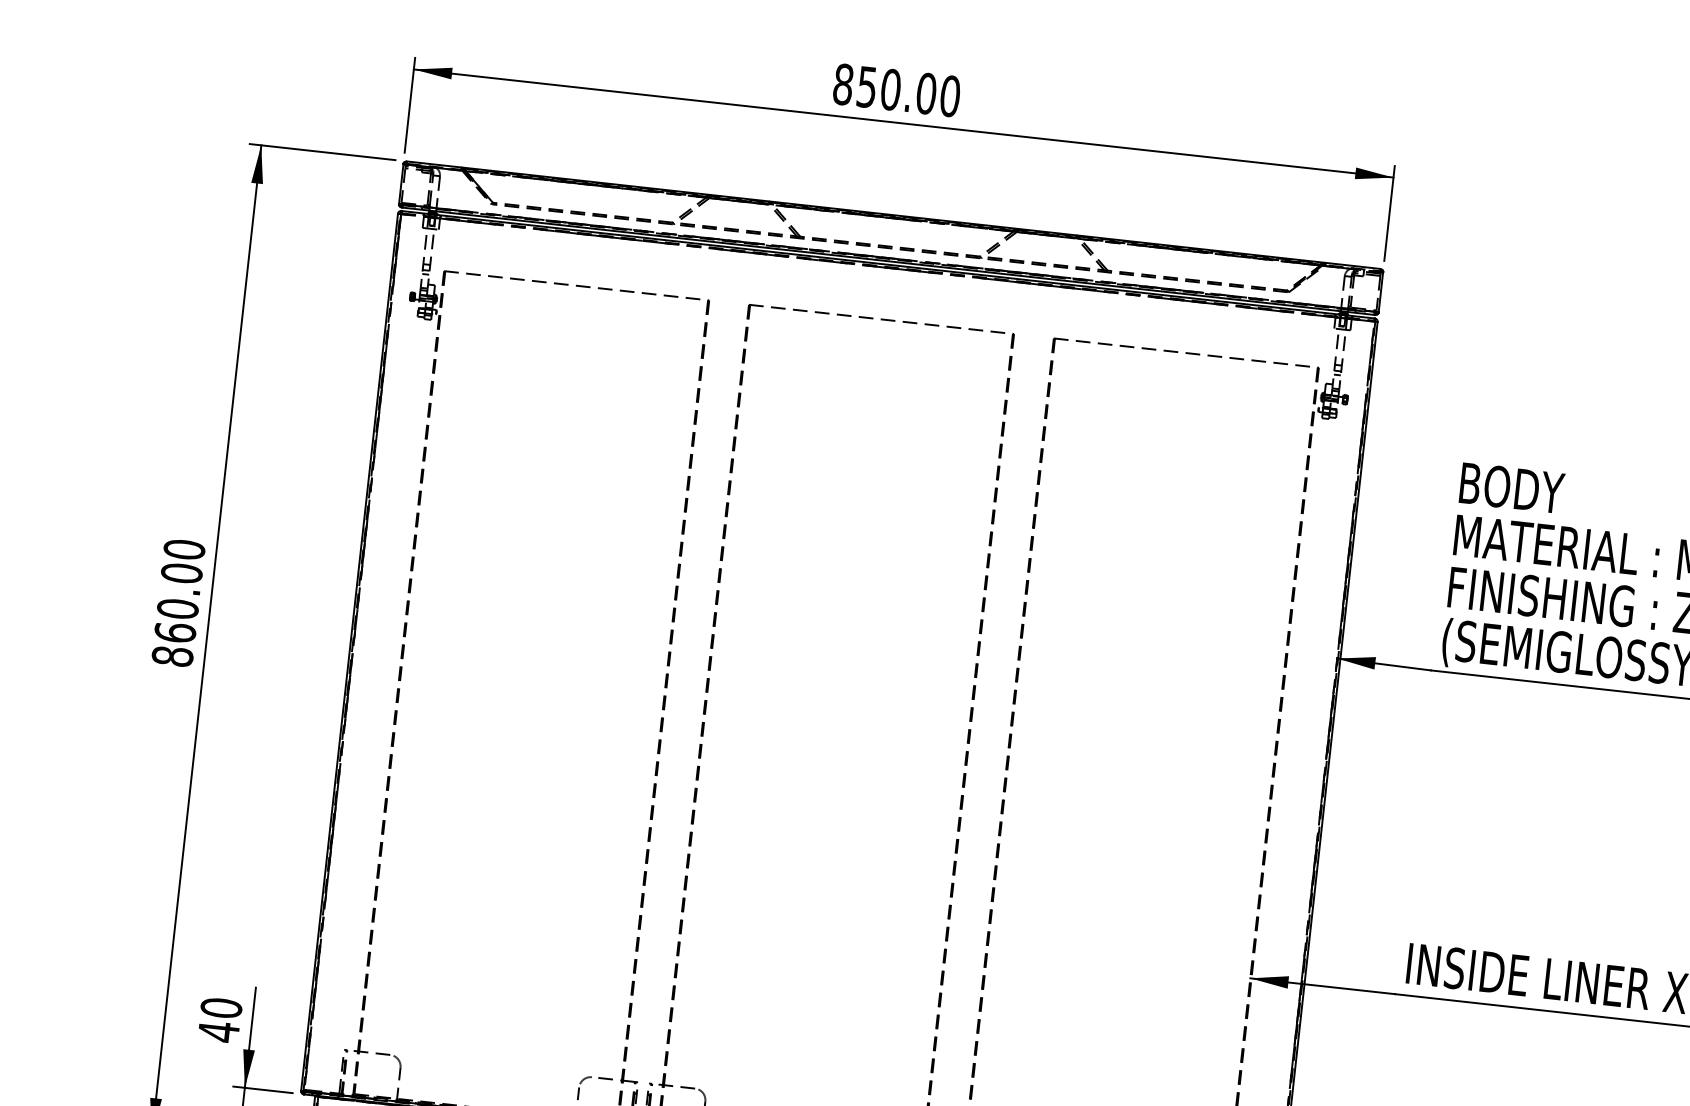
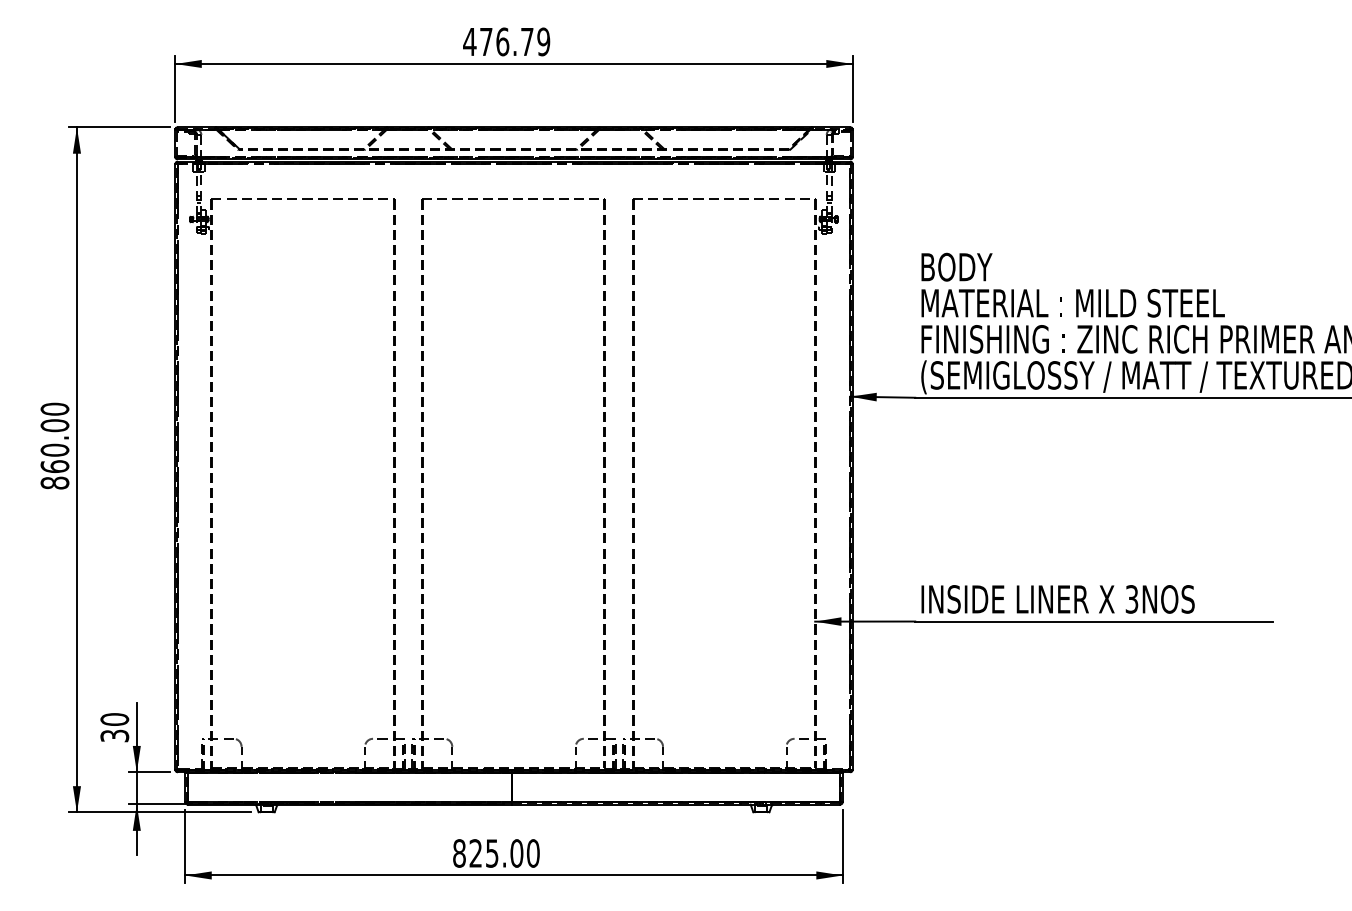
text: (896, 89) -> (506, 41), 850.00 -> 476.79
text: (218, 1031) -> (114, 735), 40 -> 30

